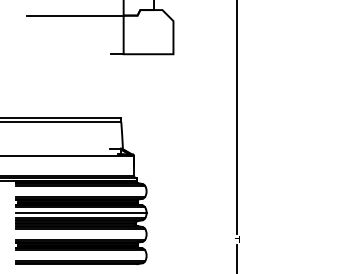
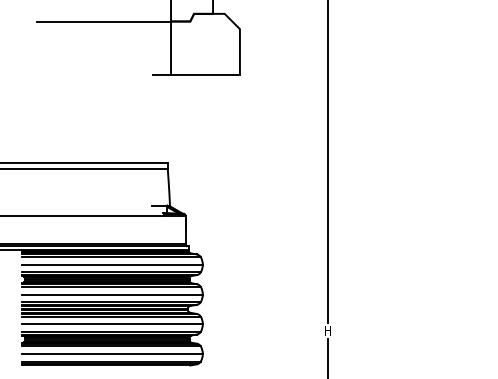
line: (80, 191) -> (111, 264), added
line: (80, 234) -> (111, 324), added
line: (80, 255) -> (111, 353), added

